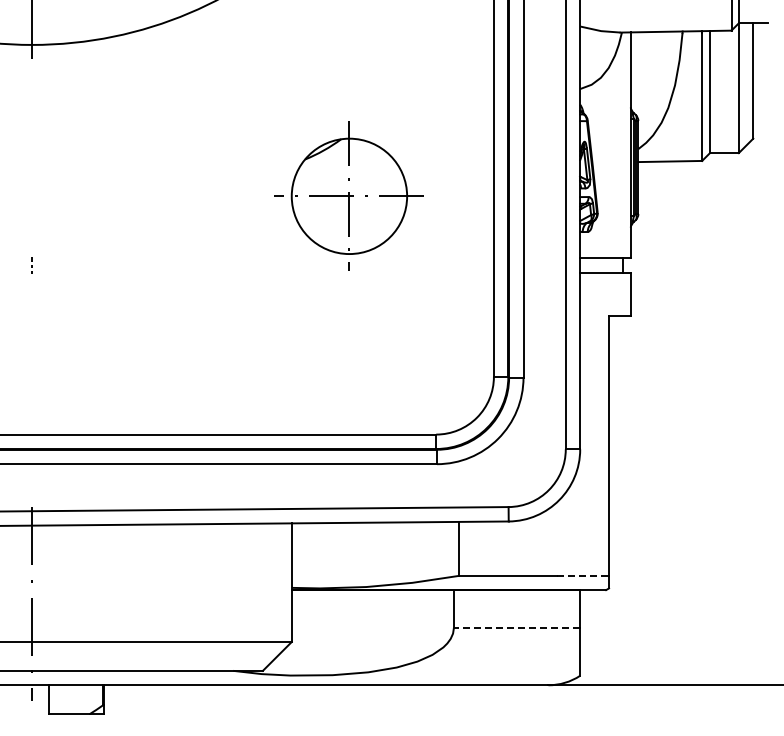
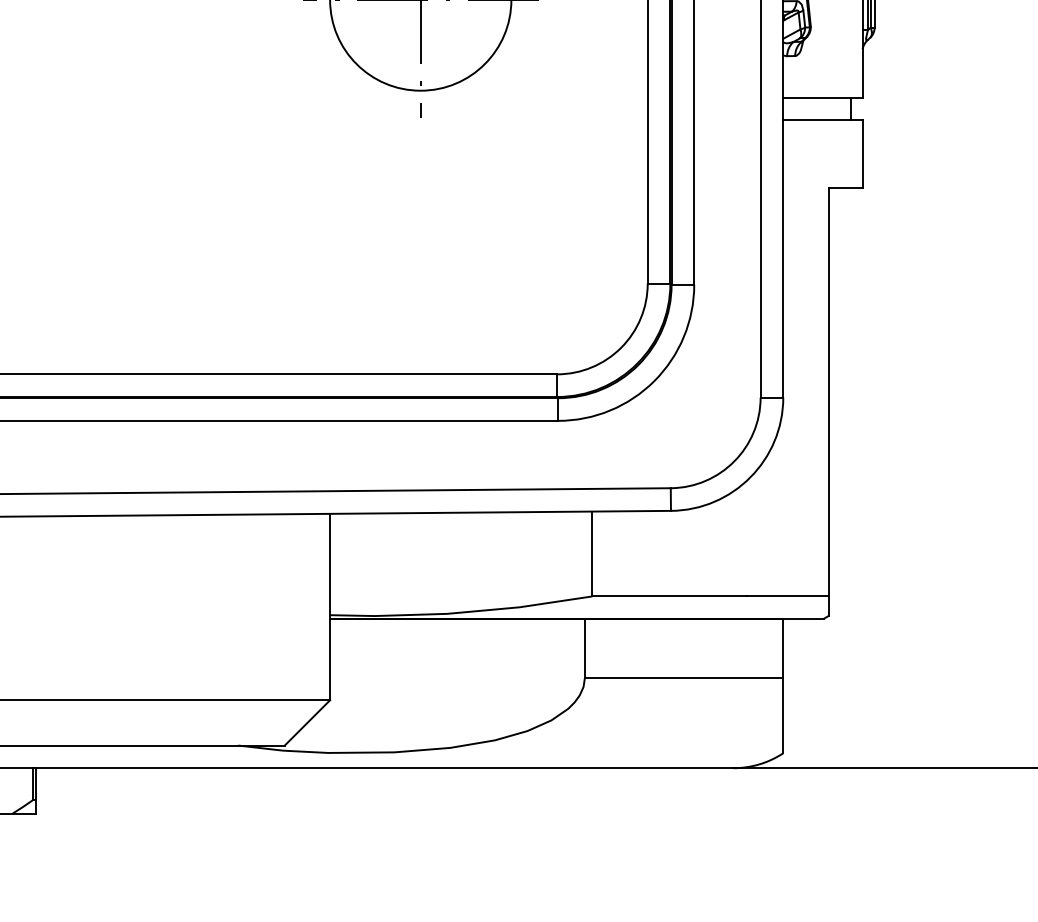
line: (583, 575) -> (788, 595), dashed -> solid
line: (516, 627) -> (683, 677), dashed -> solid

